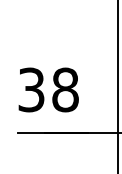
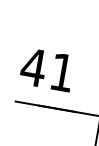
text: (47, 89) -> (47, 69), 38 -> 41

